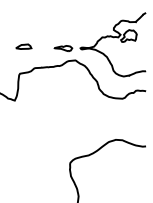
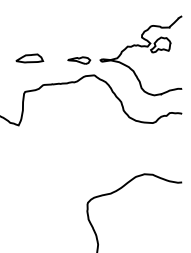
part: (23, 46) -> (29, 58), size x1.4

